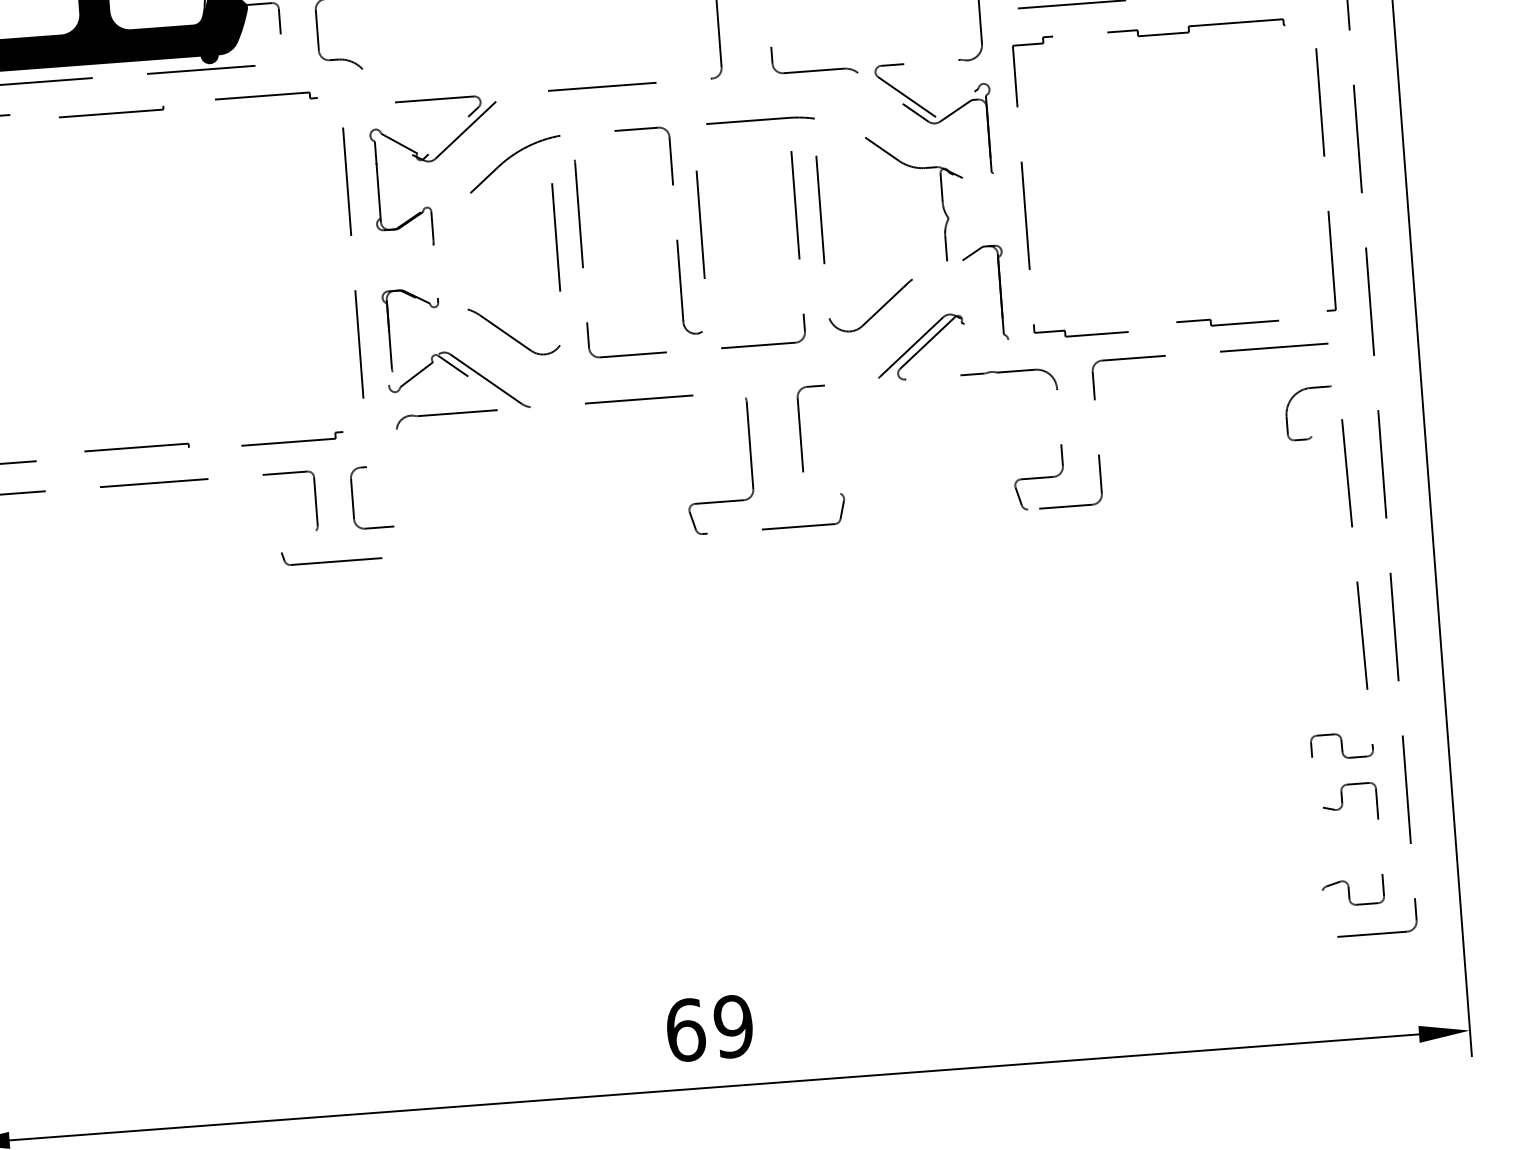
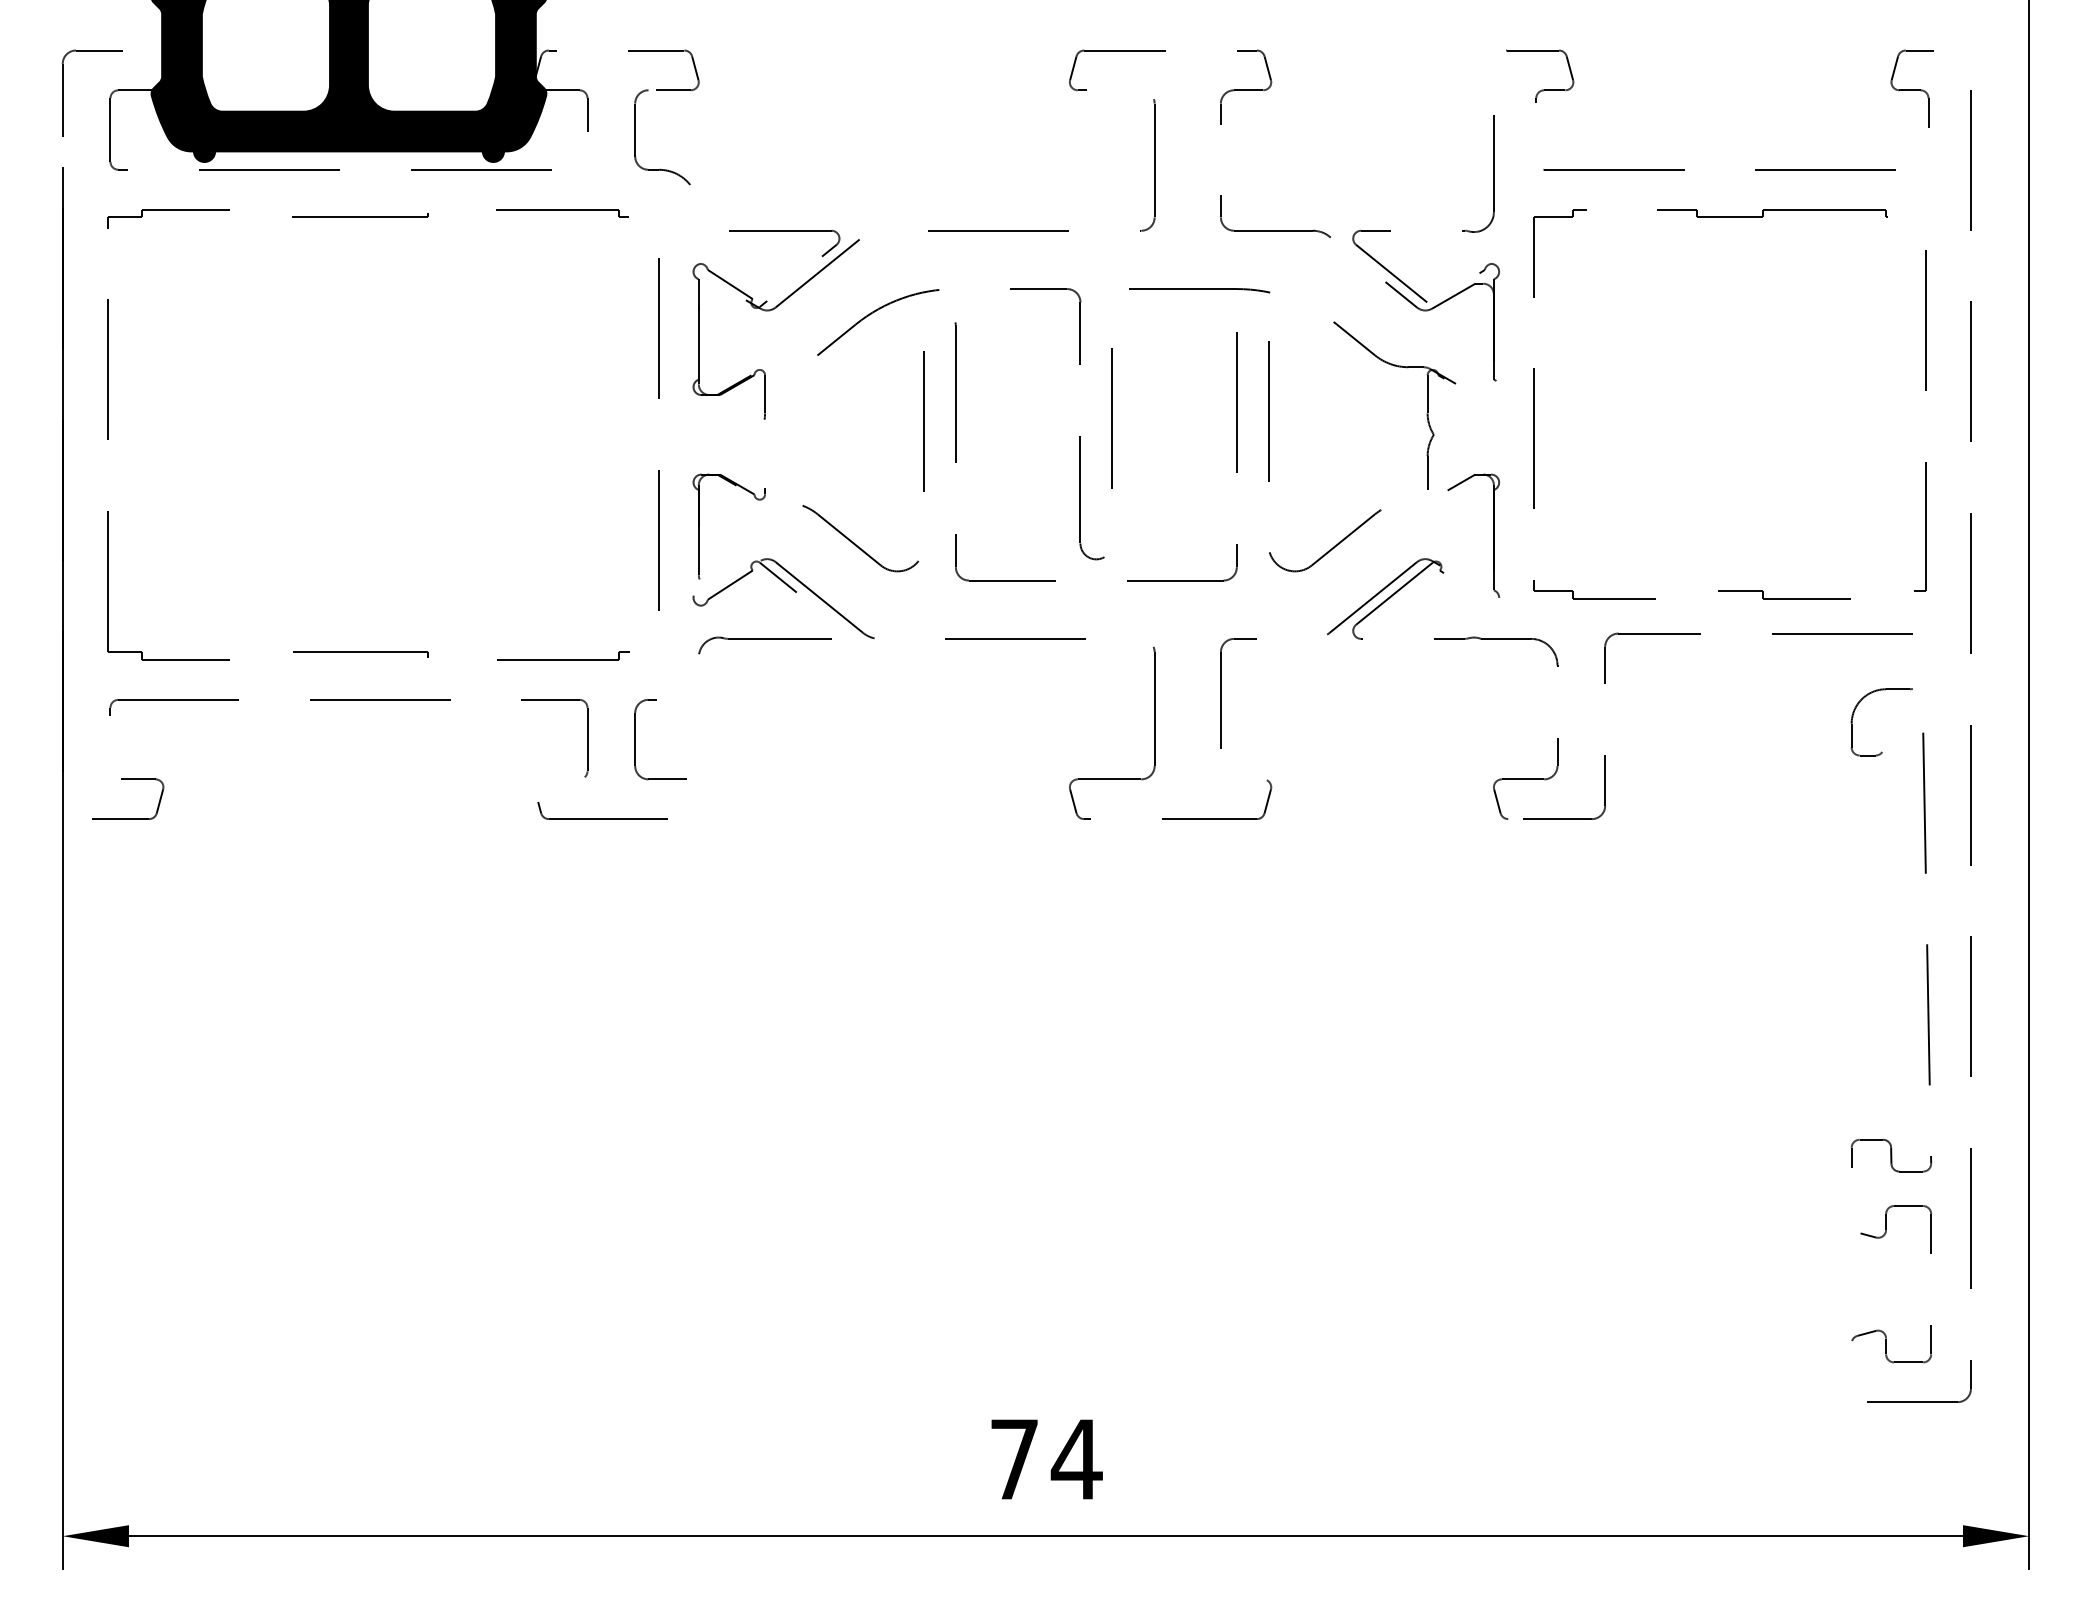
text: (710, 1028) -> (1046, 1459), 69 -> 74

